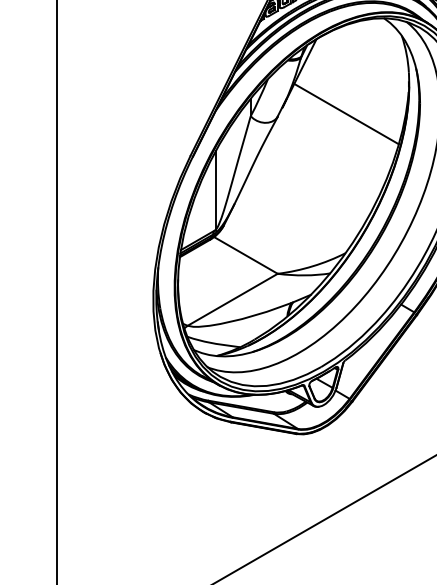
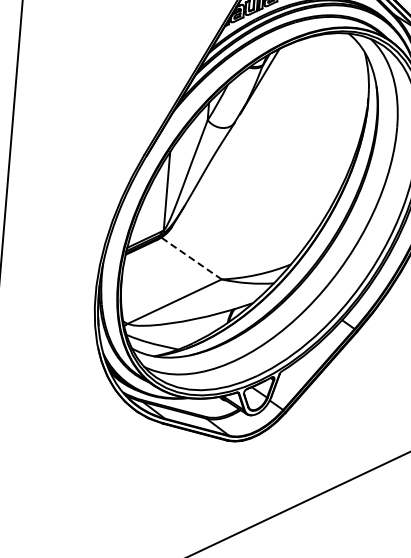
line: (346, 113) -> (303, 125), removed
line: (245, 255) -> (191, 258), solid -> dashed

